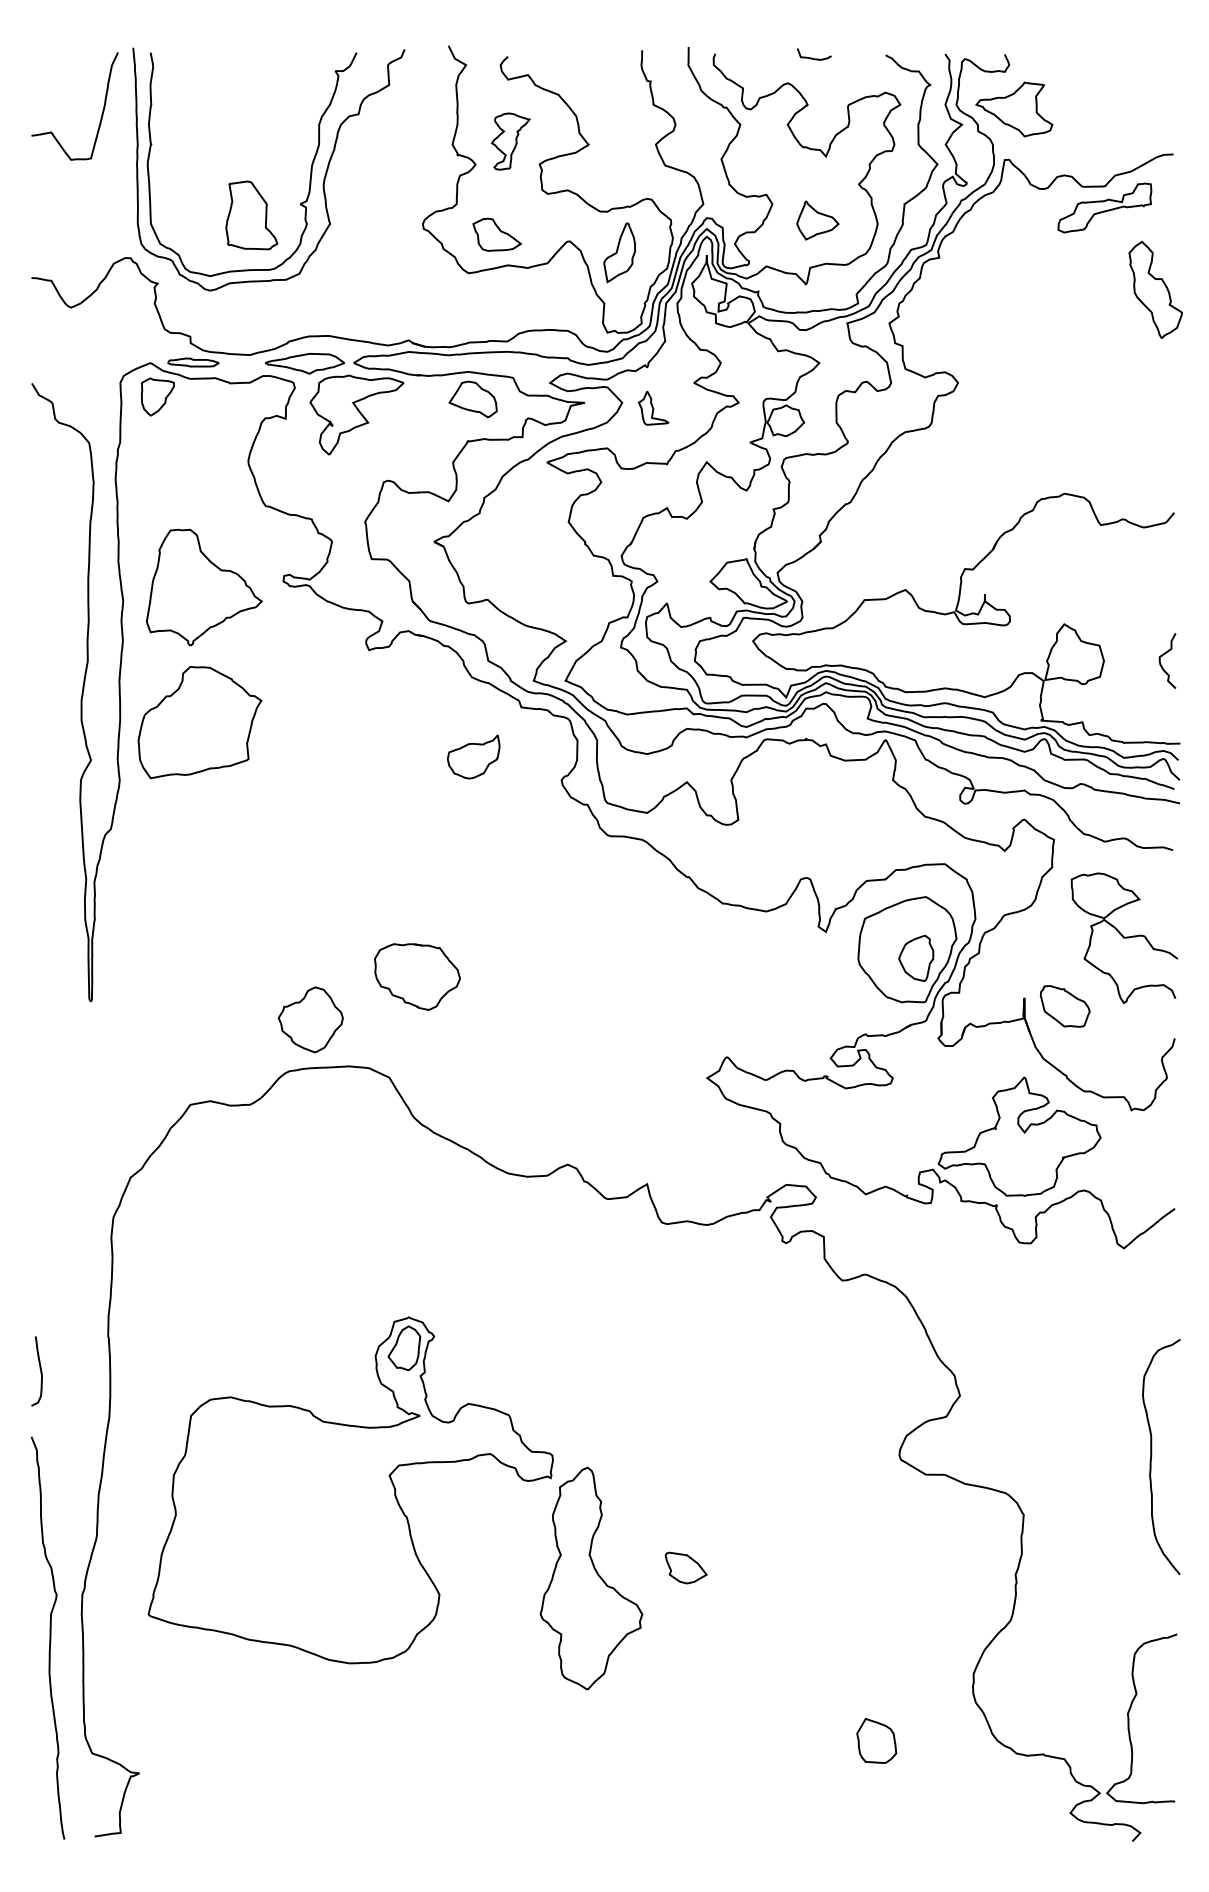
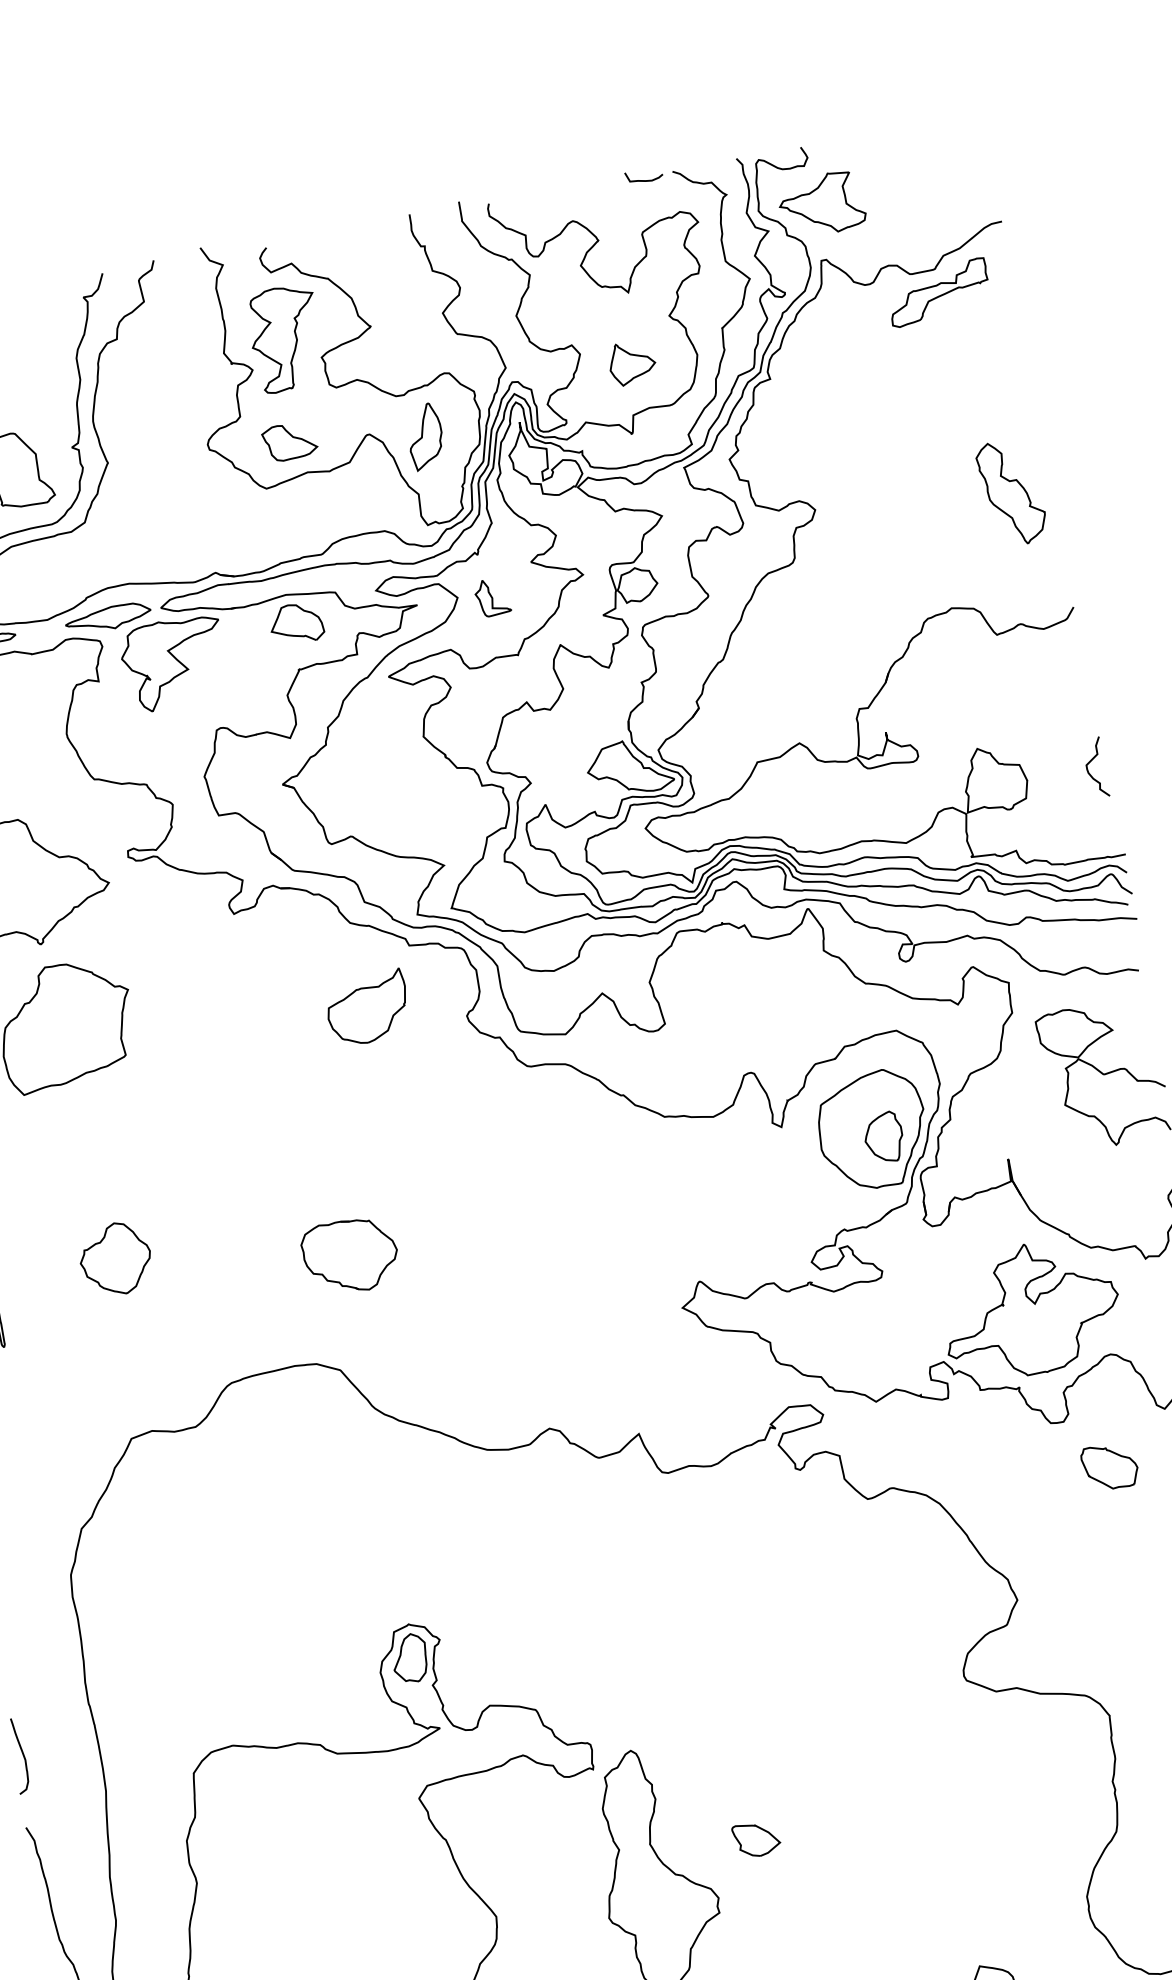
curve: (812, 57) -> (642, 179), moved
part: (510, 141) -> (285, 338), size x1.67
part: (1155, 289) -> (1011, 492), moved
part: (473, 756) -> (367, 1007), size x1.43
part: (1064, 1006) -> (1109, 1467), moved
part: (310, 1019) -> (115, 1258), moved

